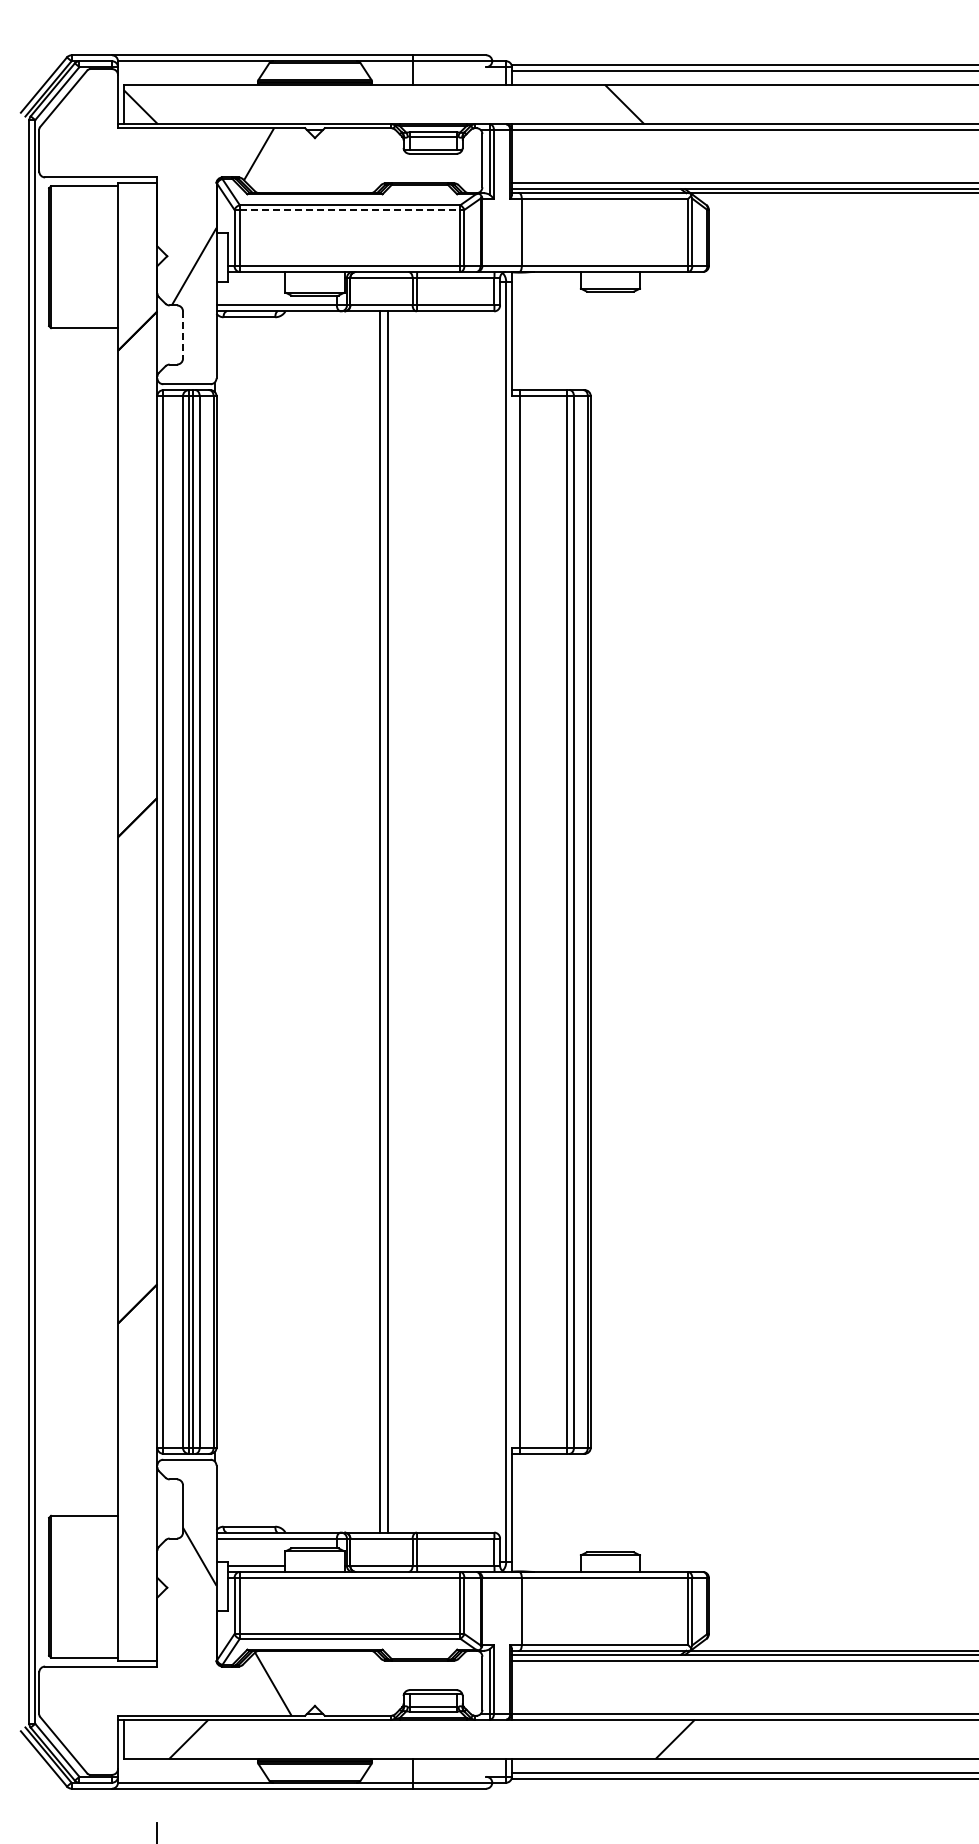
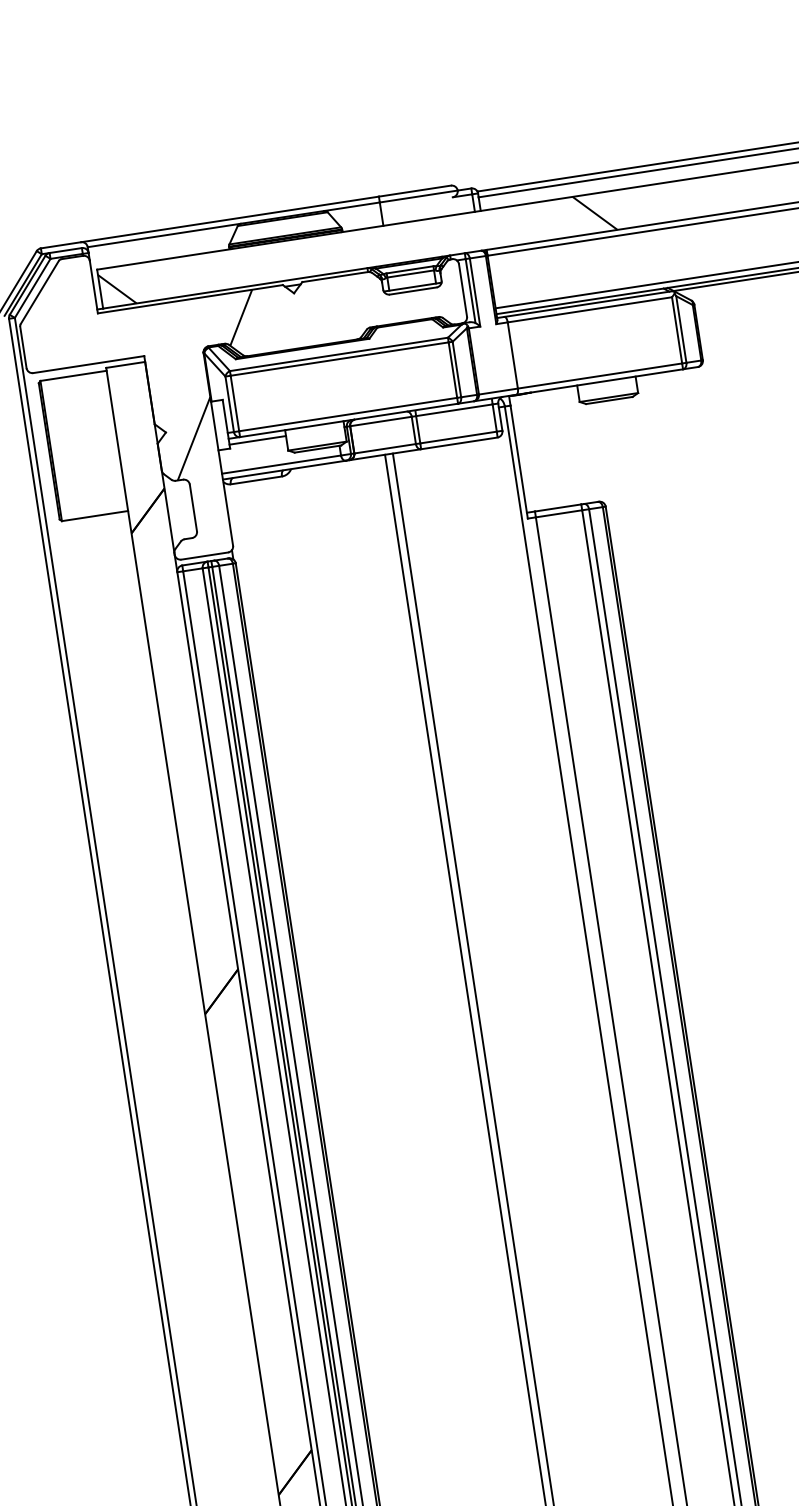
line: (350, 209) -> (339, 358), dashed -> solid
line: (256, 277) -> (257, 440), added
line: (183, 335) -> (193, 508), dashed -> solid

